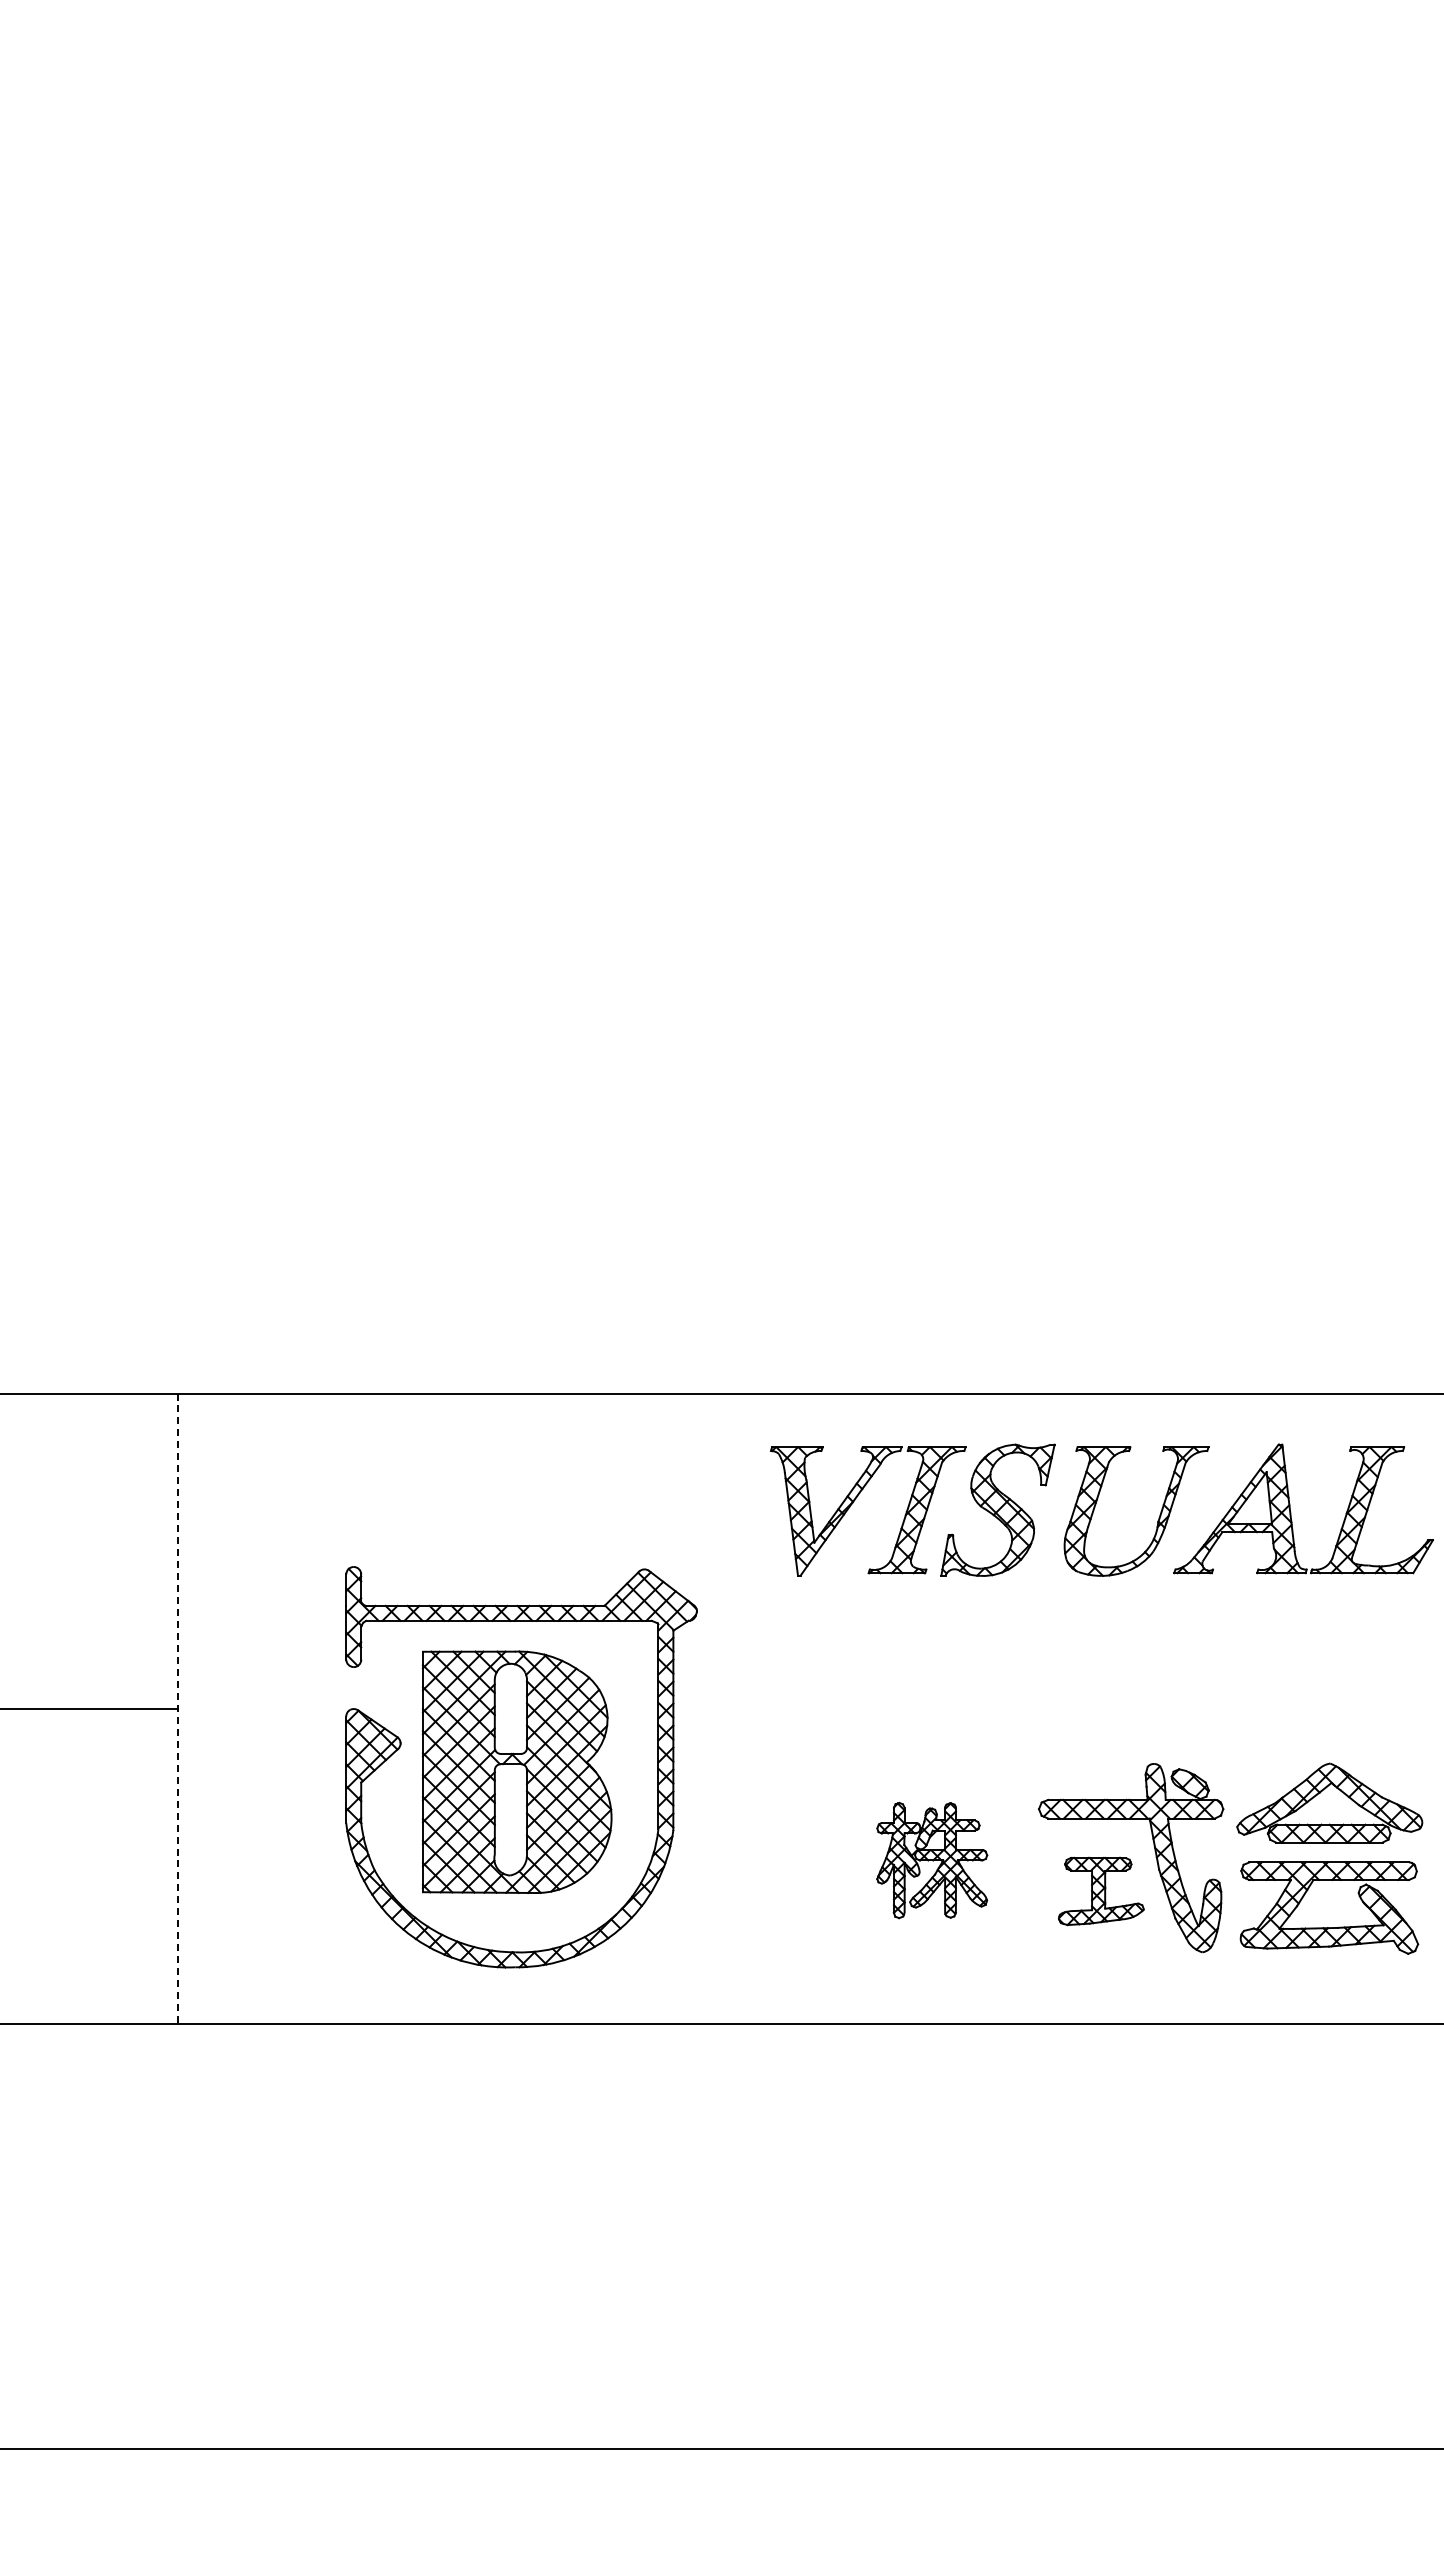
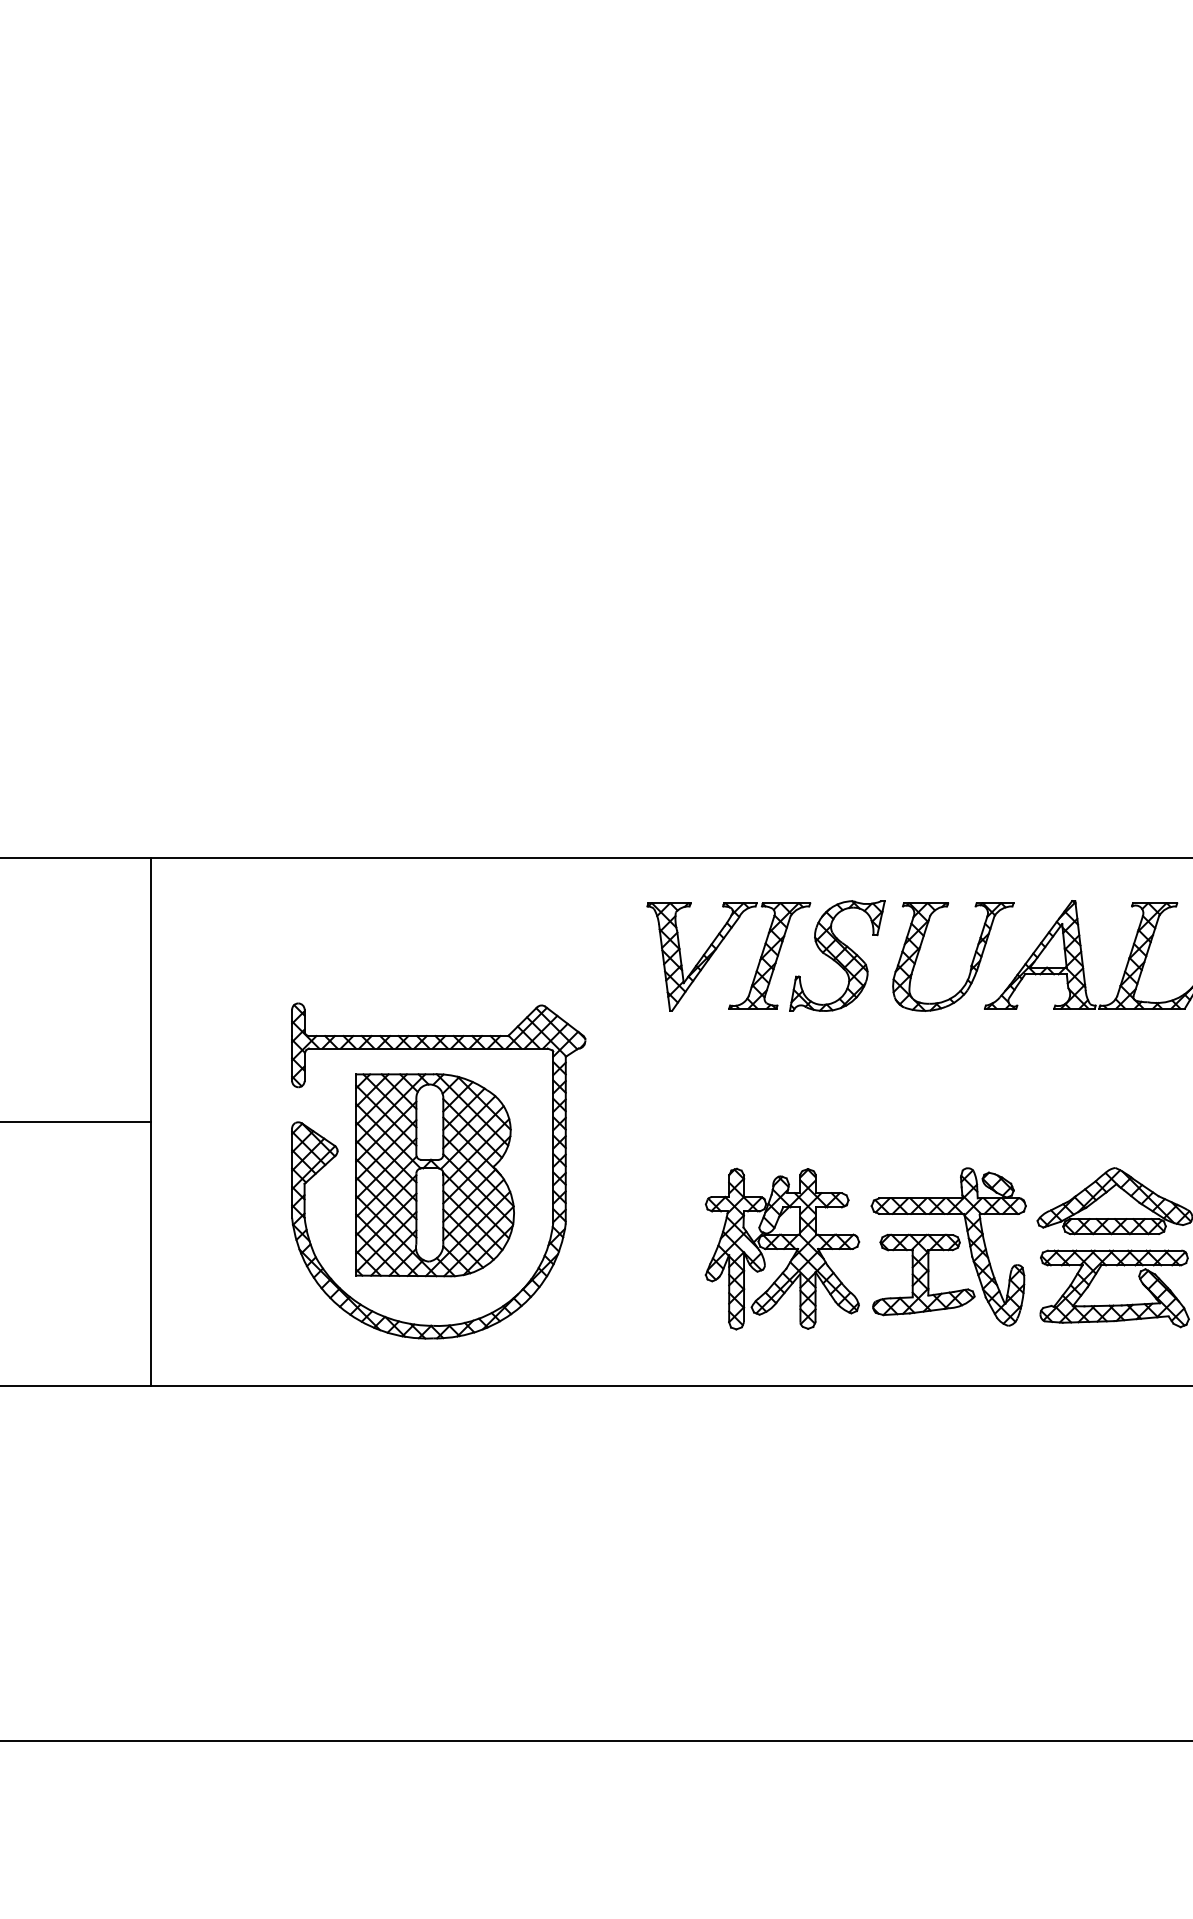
line: (177, 1709) -> (150, 1122), dashed -> solid
part: (931, 1860) -> (781, 1249), size x1.67
part: (1101, 1891) -> (923, 1274), size x1.43

